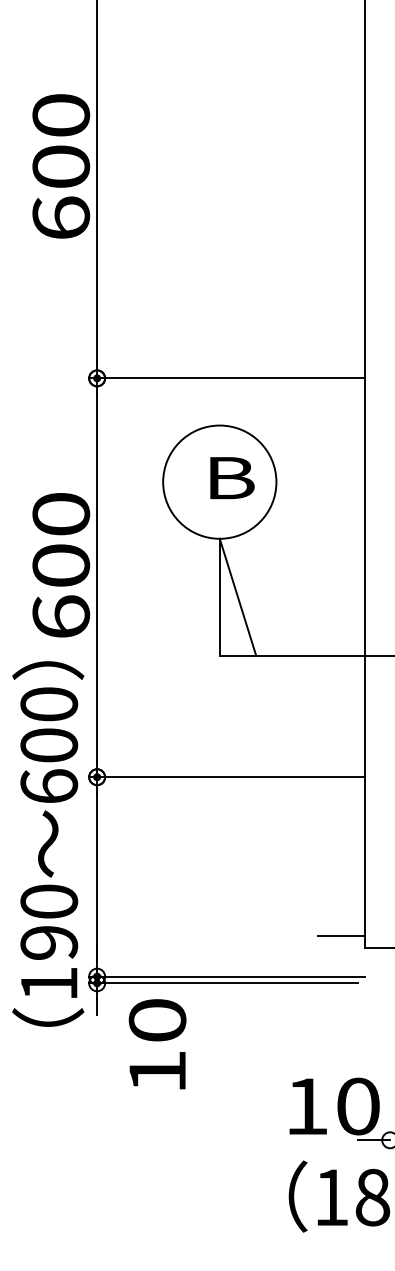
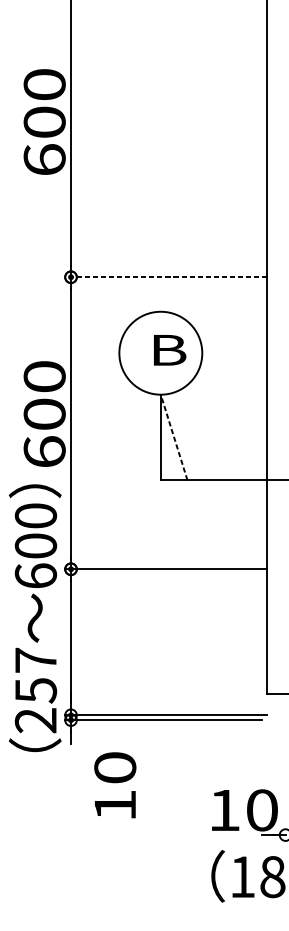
line: (227, 378) -> (166, 277), solid -> dashed
line: (237, 596) -> (173, 436), solid -> dashed
line: (340, 936) -> (249, 685), removed
text: (49, 942) -> (36, 690), 190 -> 257
text: (157, 1044) -> (115, 785), moved

